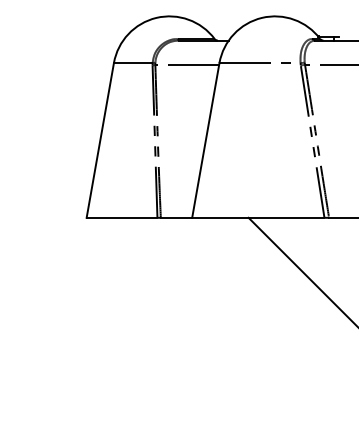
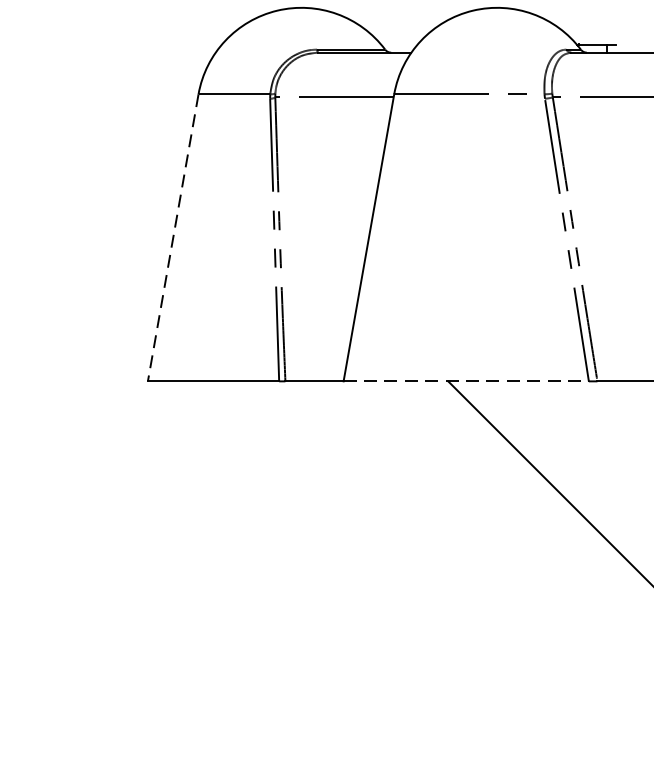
line: (100, 140) -> (173, 237), solid -> dashed
line: (258, 217) -> (466, 380), solid -> dashed

